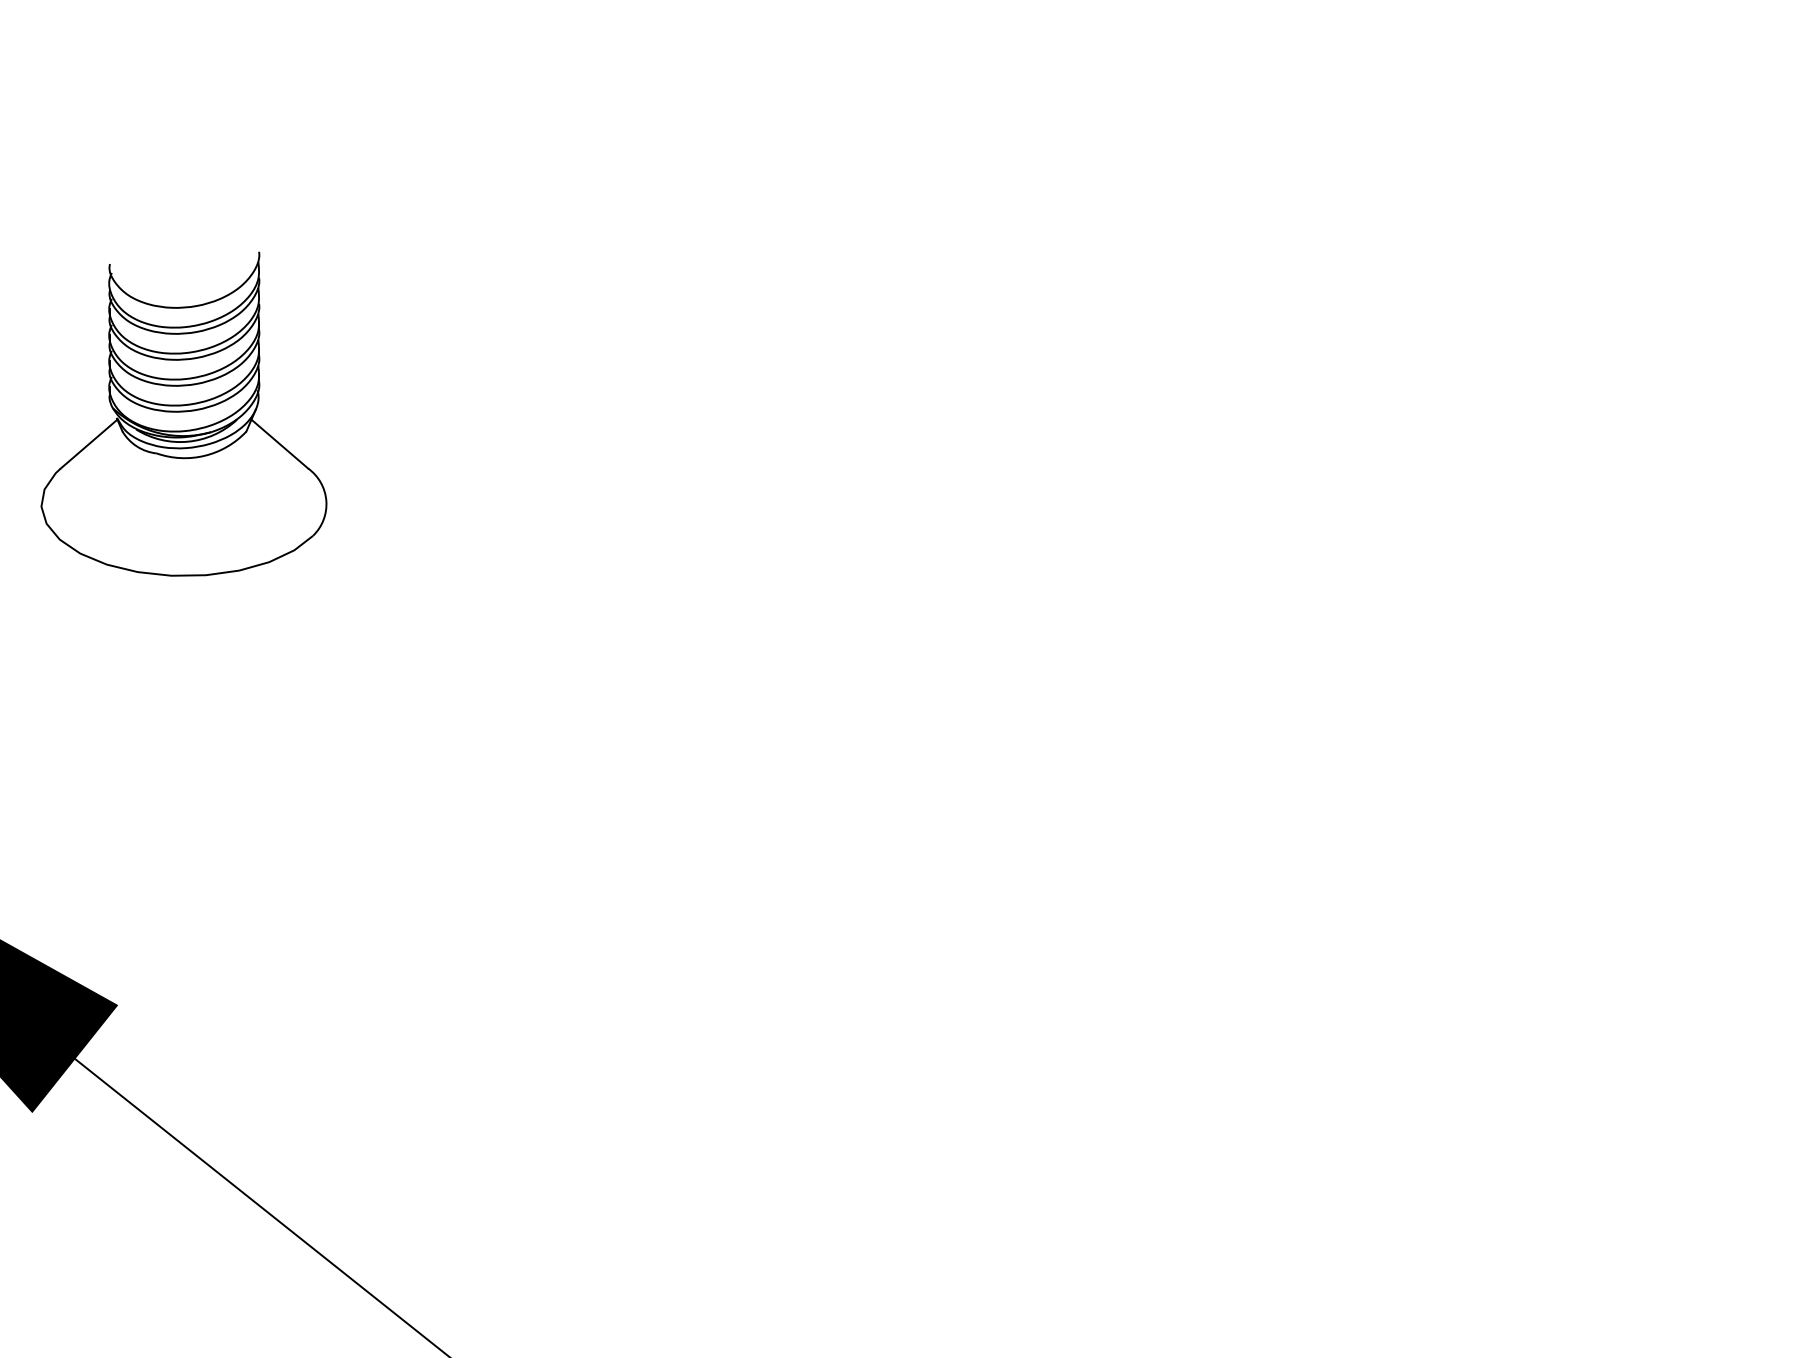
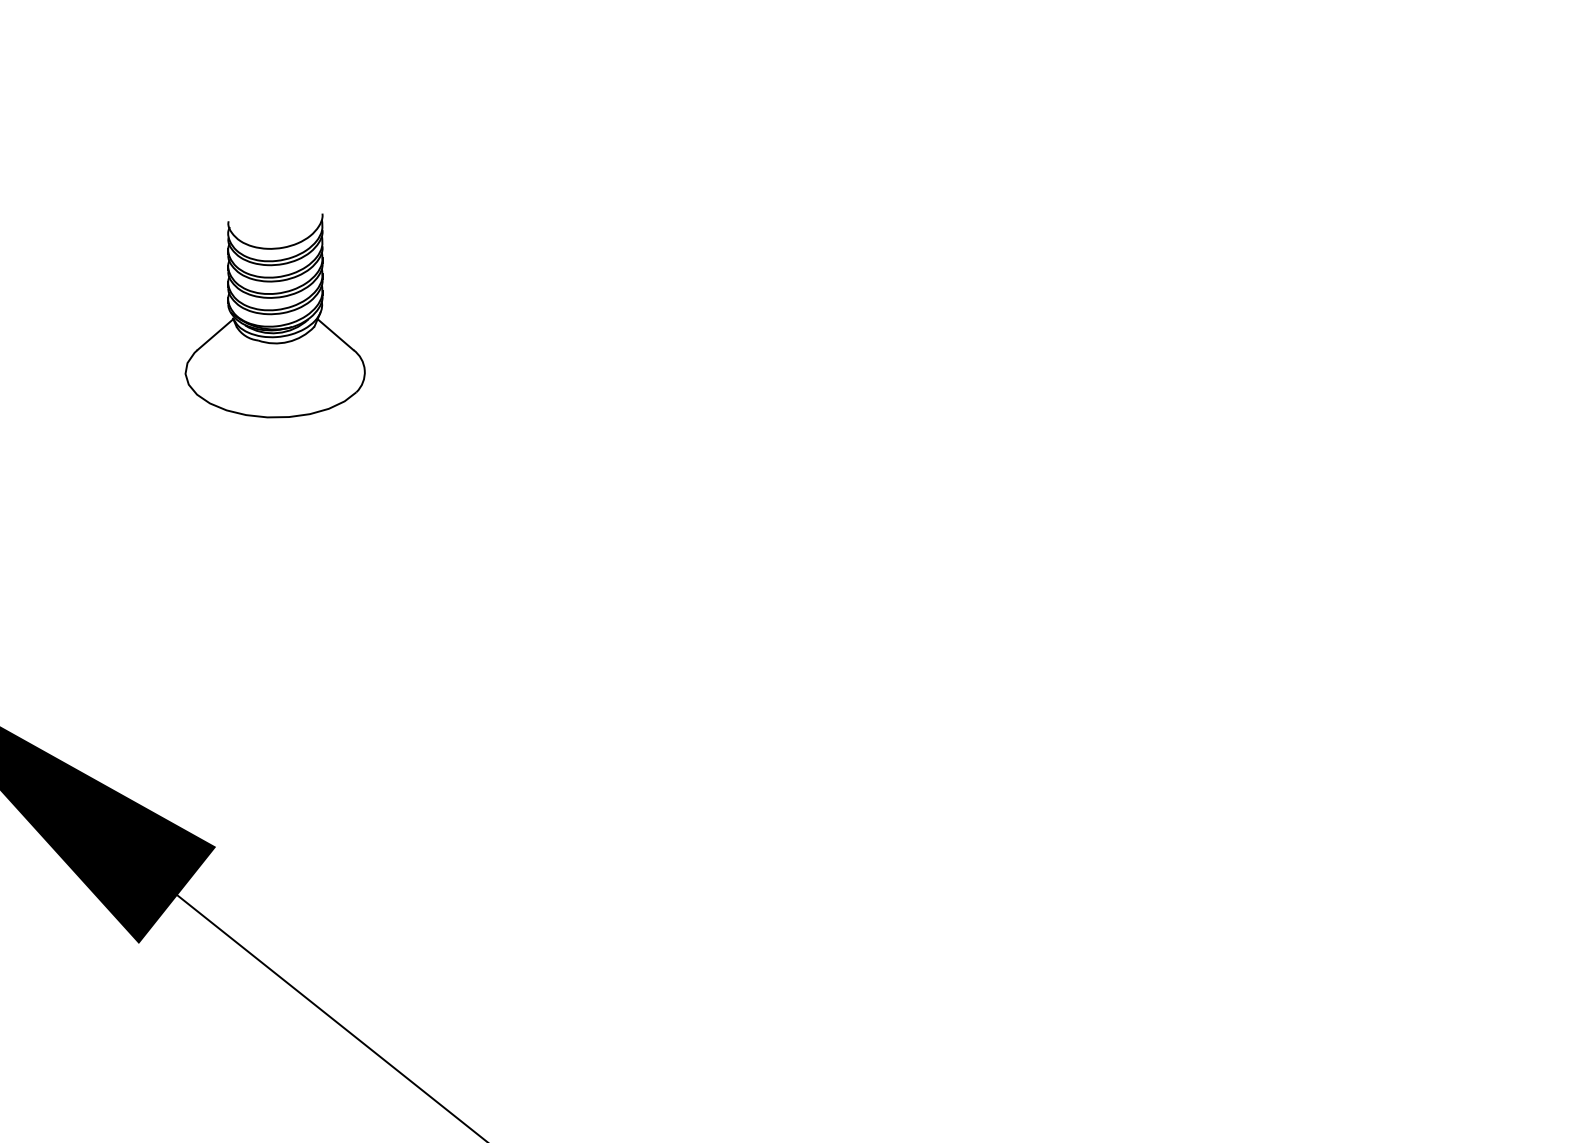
part: (183, 413) -> (274, 315), size x0.7

